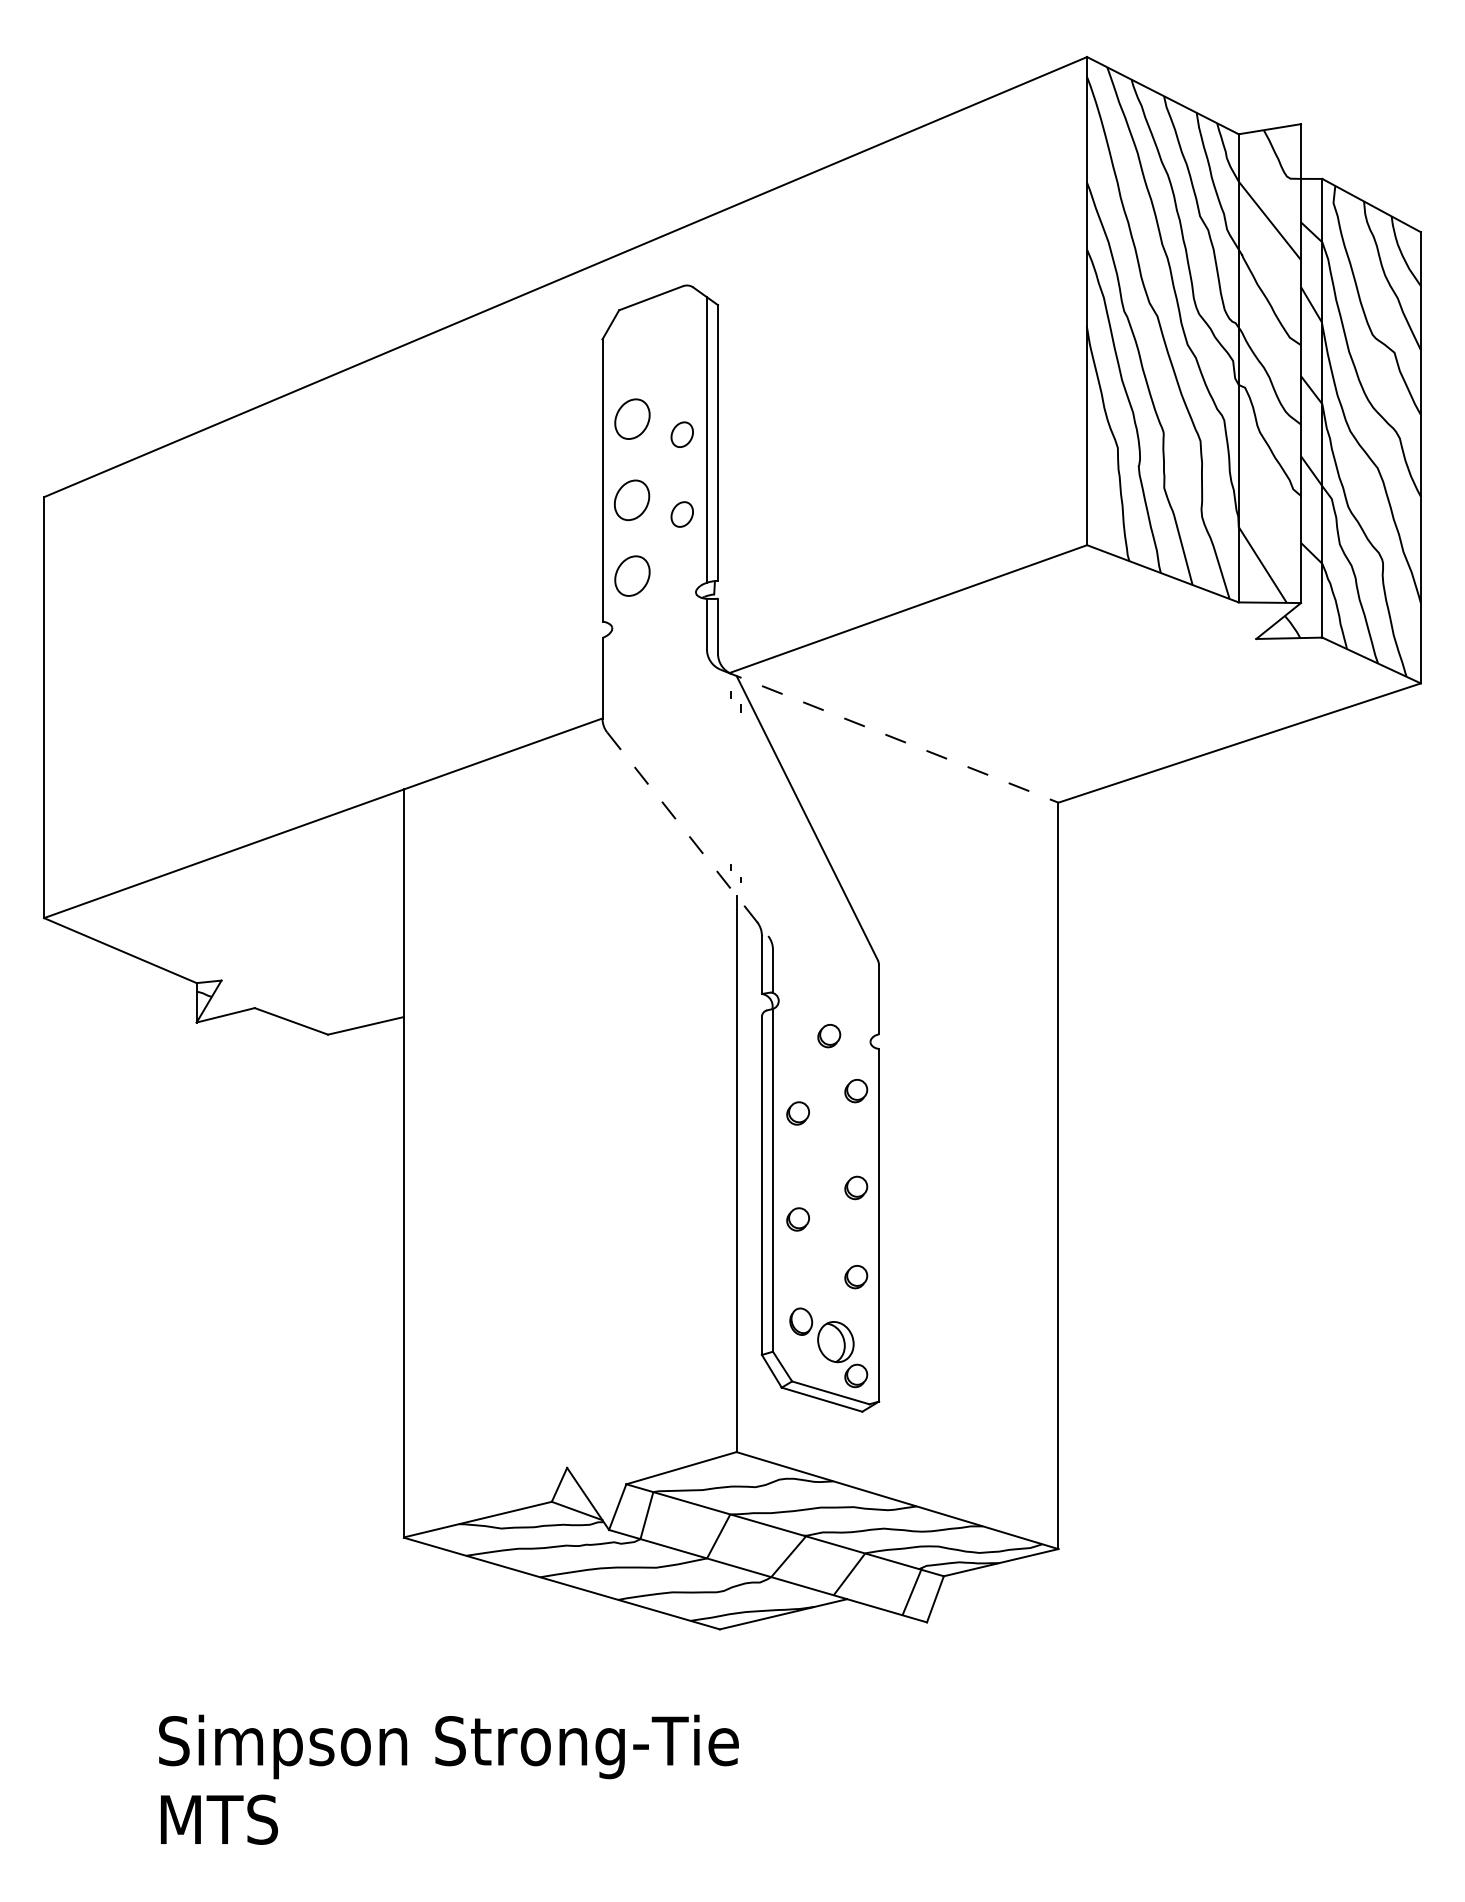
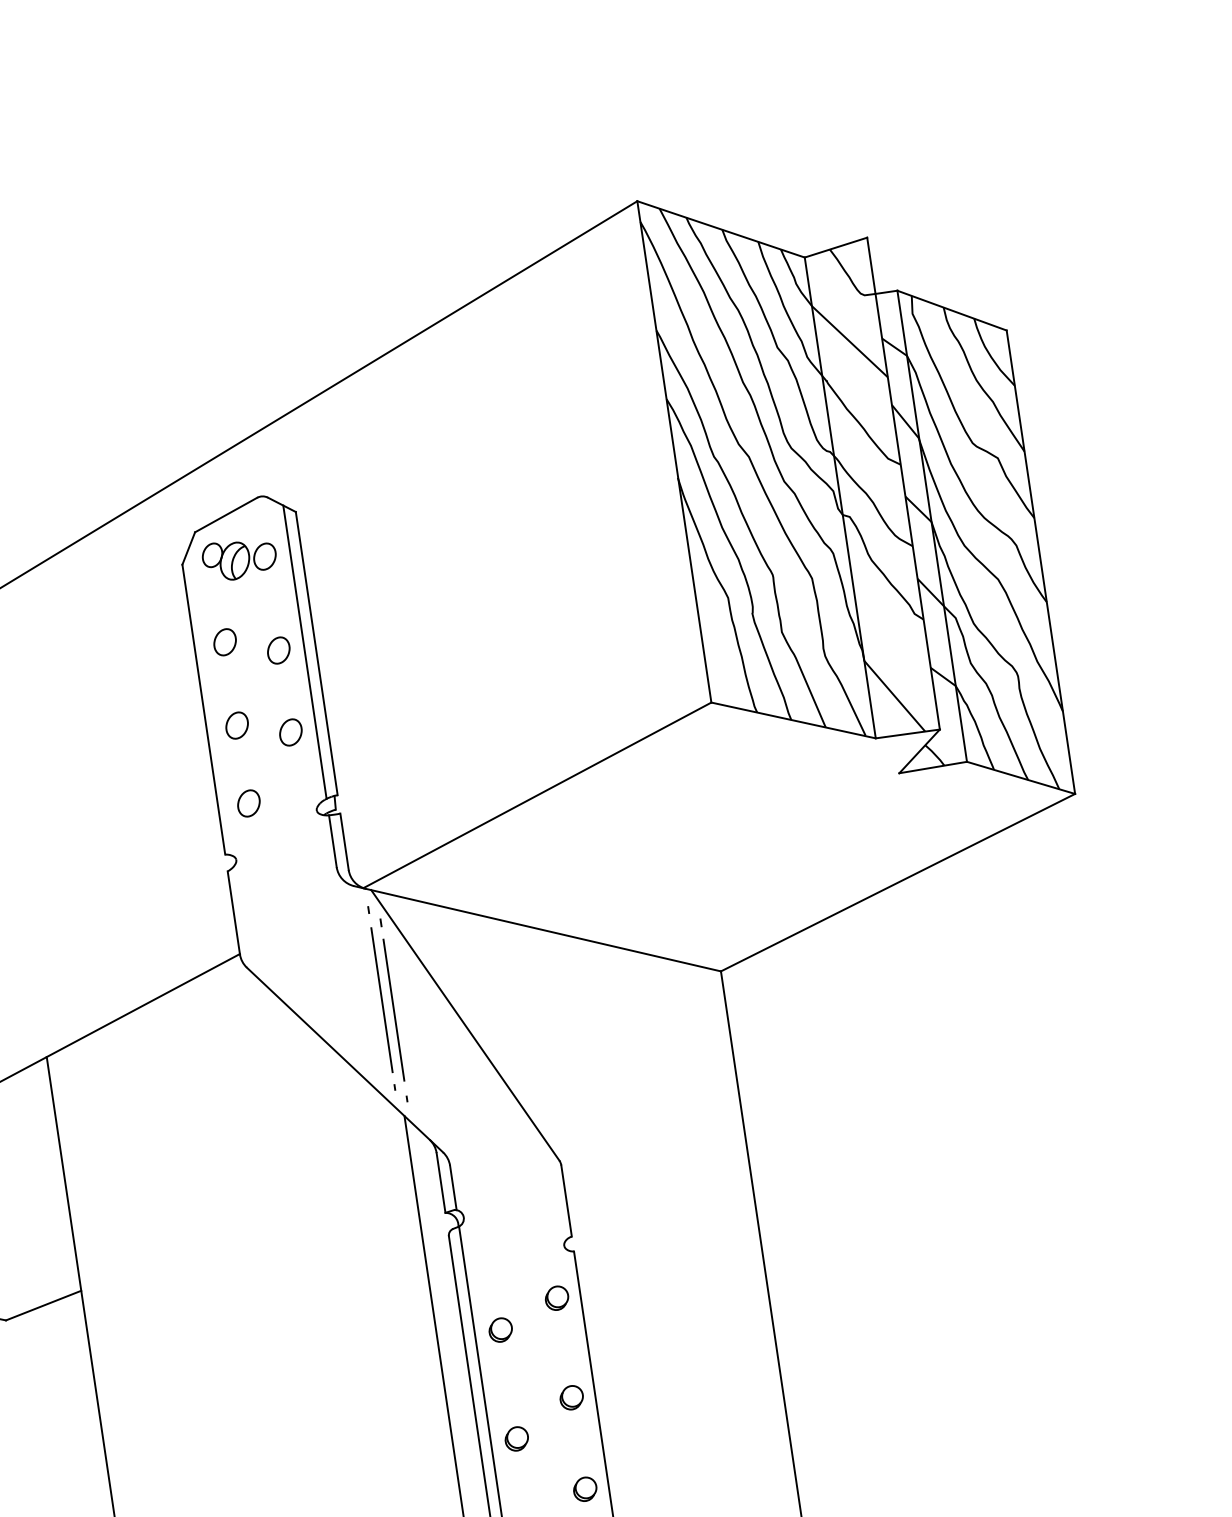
part: (657, 341) -> (239, 558), added
part: (631, 419) -> (224, 642), size x0.62
part: (631, 500) -> (236, 725), size x0.62
part: (631, 576) -> (248, 803), size x0.62
line: (890, 736) -> (538, 928), dashed -> solid
line: (731, 782) -> (382, 1000), added
line: (741, 793) -> (394, 1010), added
line: (687, 834) -> (344, 1060), dashed -> solid
part: (829, 1036) -> (521, 1246), removed

